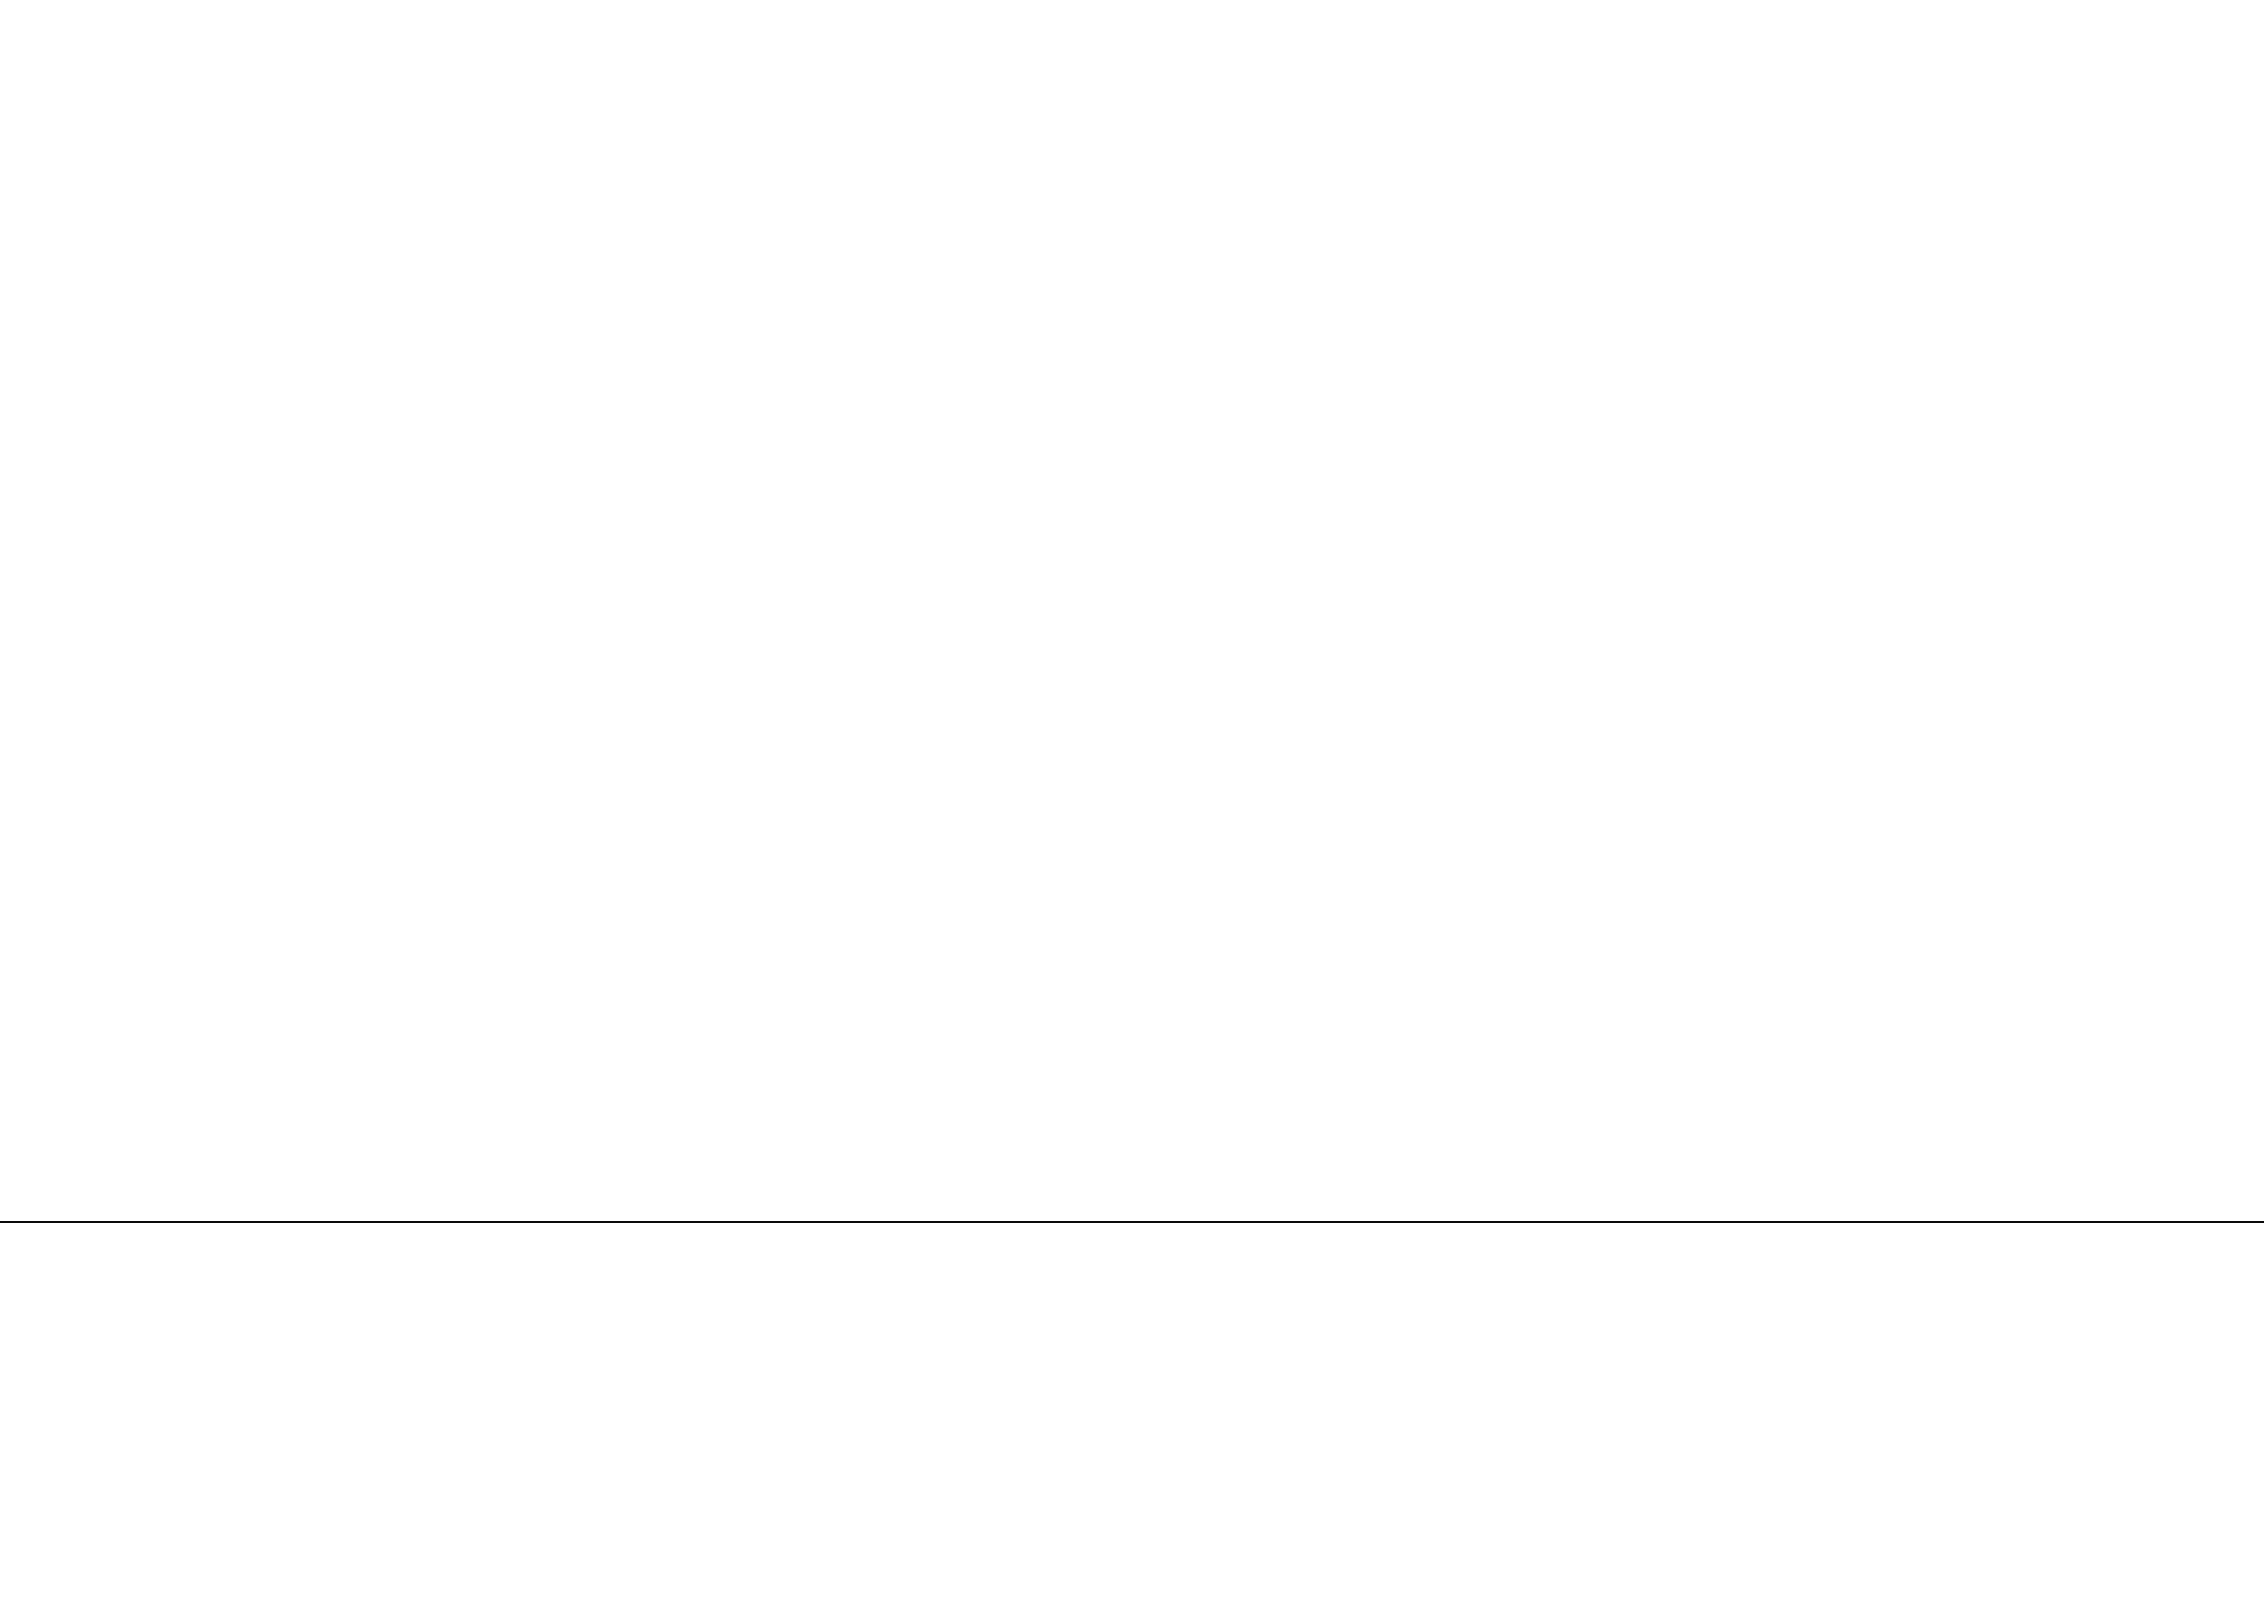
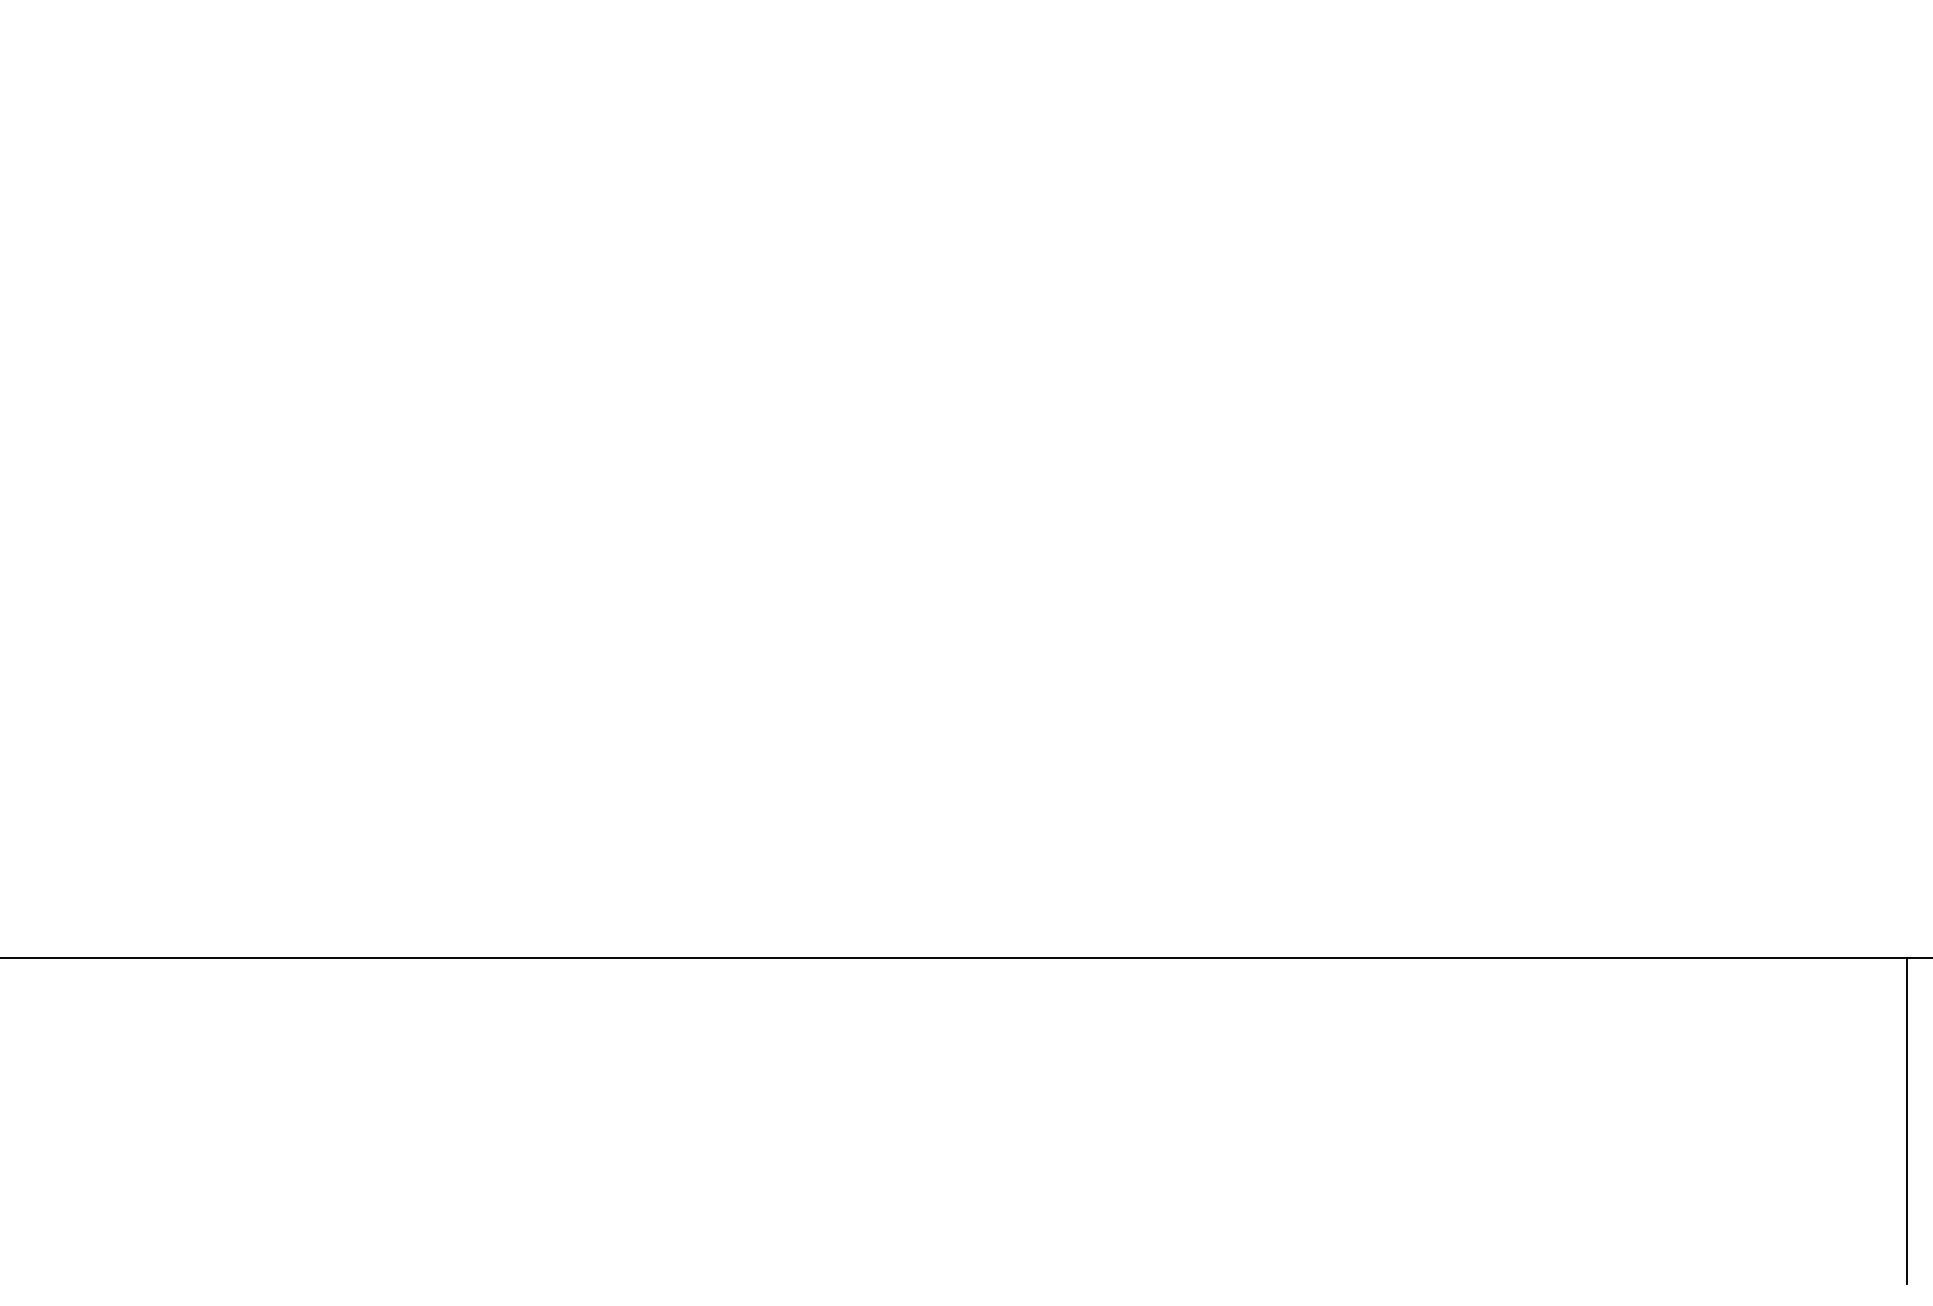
line: (2143, 1384) -> (1906, 1120), added

